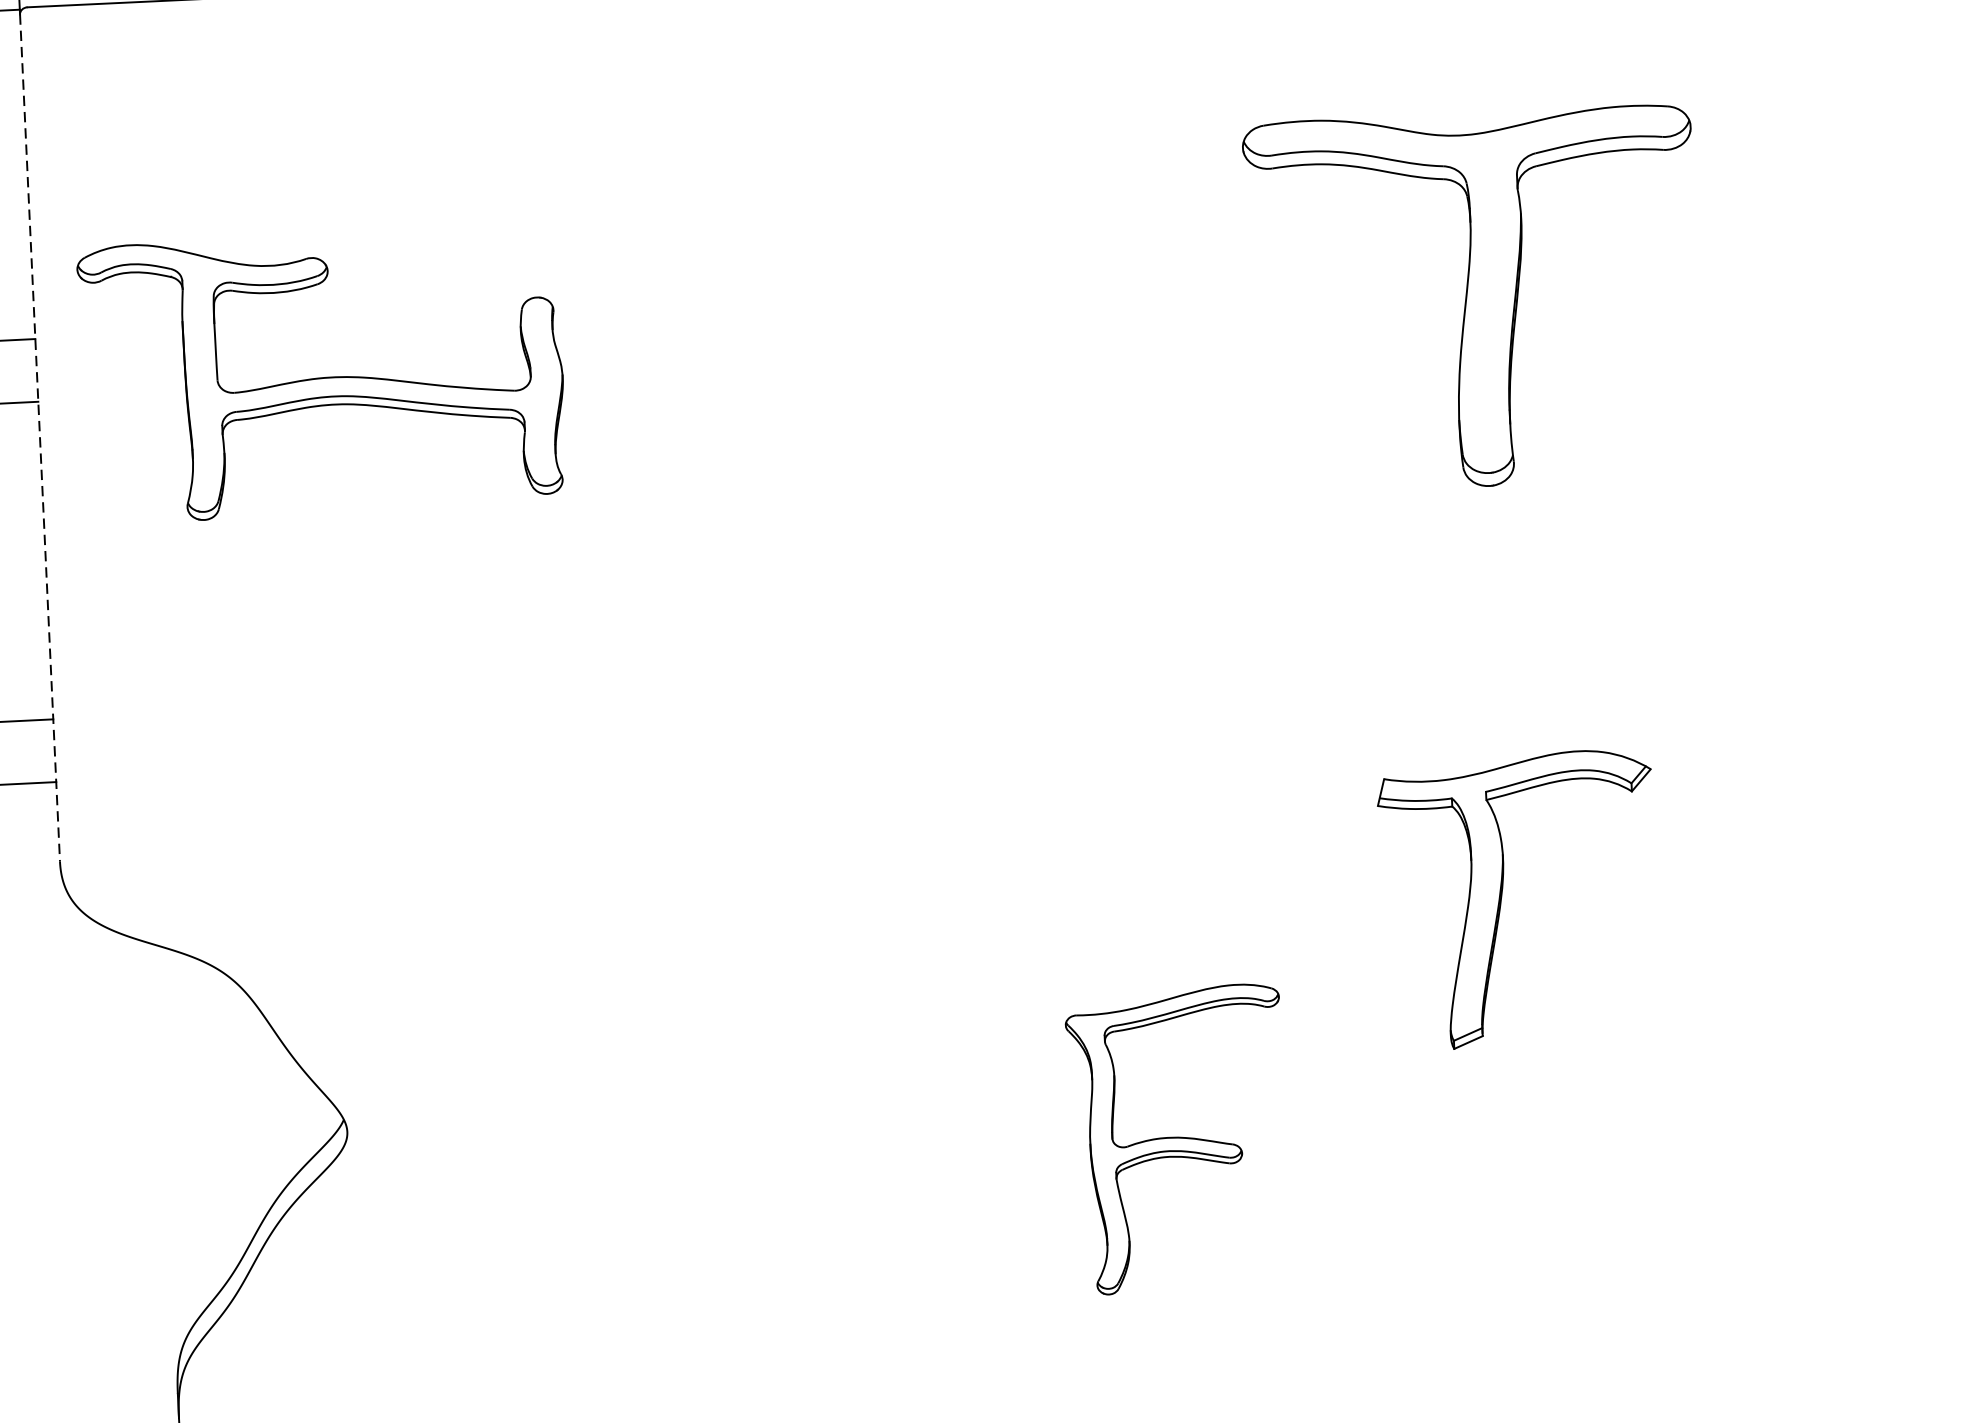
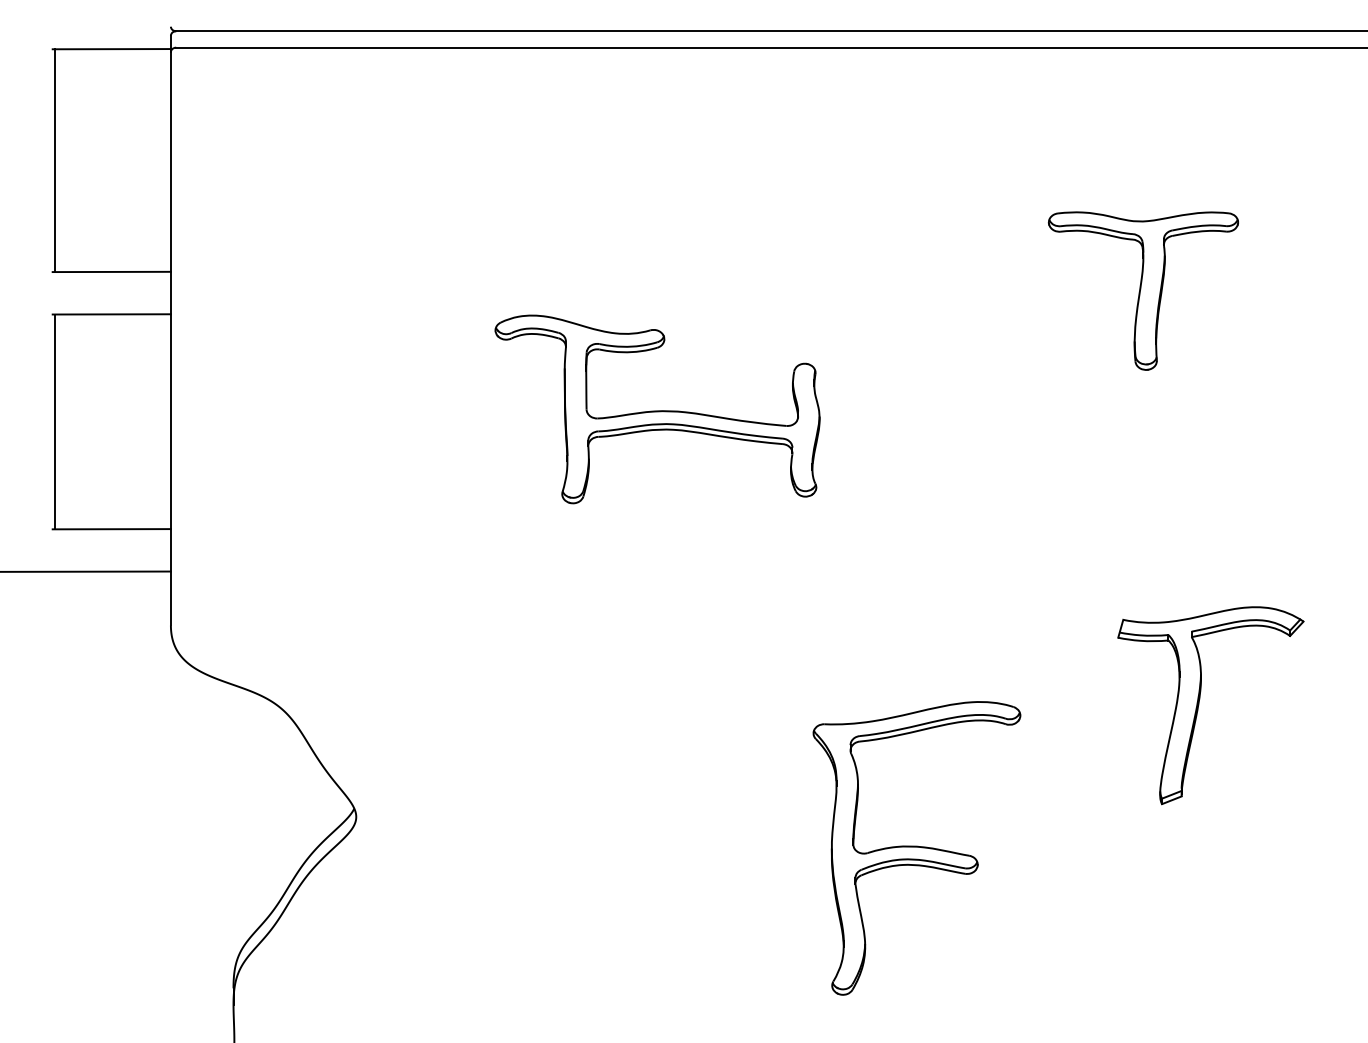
part: (1474, 298) -> (1143, 290), size x0.62
part: (322, 375) -> (657, 409), moved
line: (39, 437) -> (170, 338), dashed -> solid
part: (1502, 900) -> (1199, 705), moved
part: (1177, 1139) -> (916, 848), size x1.43

